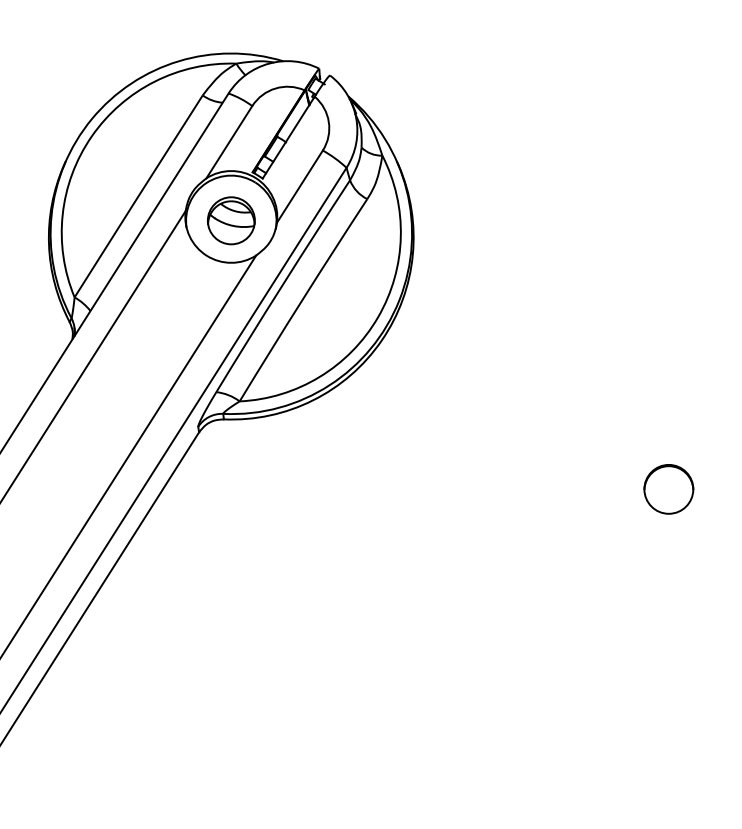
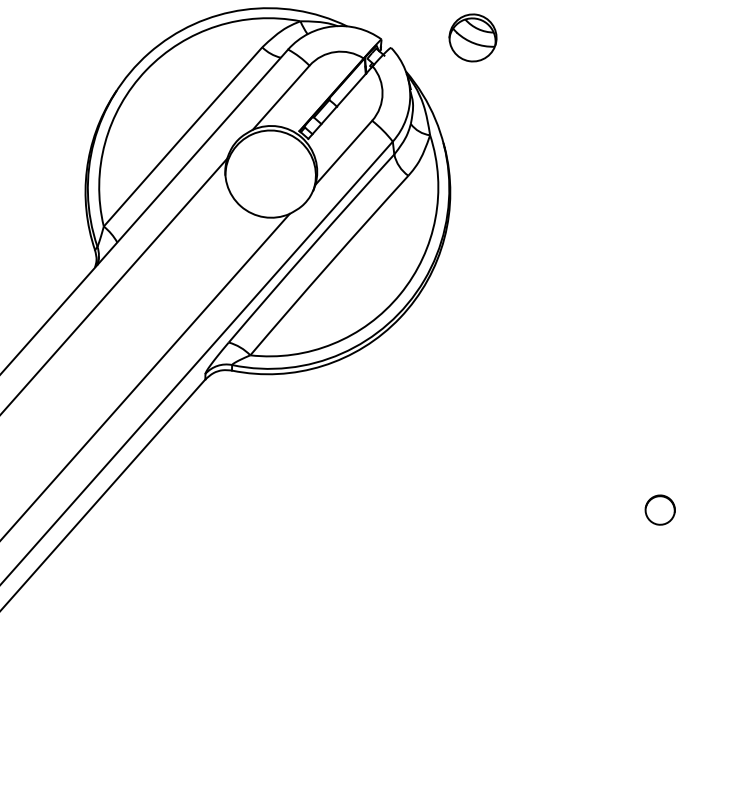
part: (231, 220) -> (473, 37), moved
part: (668, 489) -> (659, 510), size x0.6

